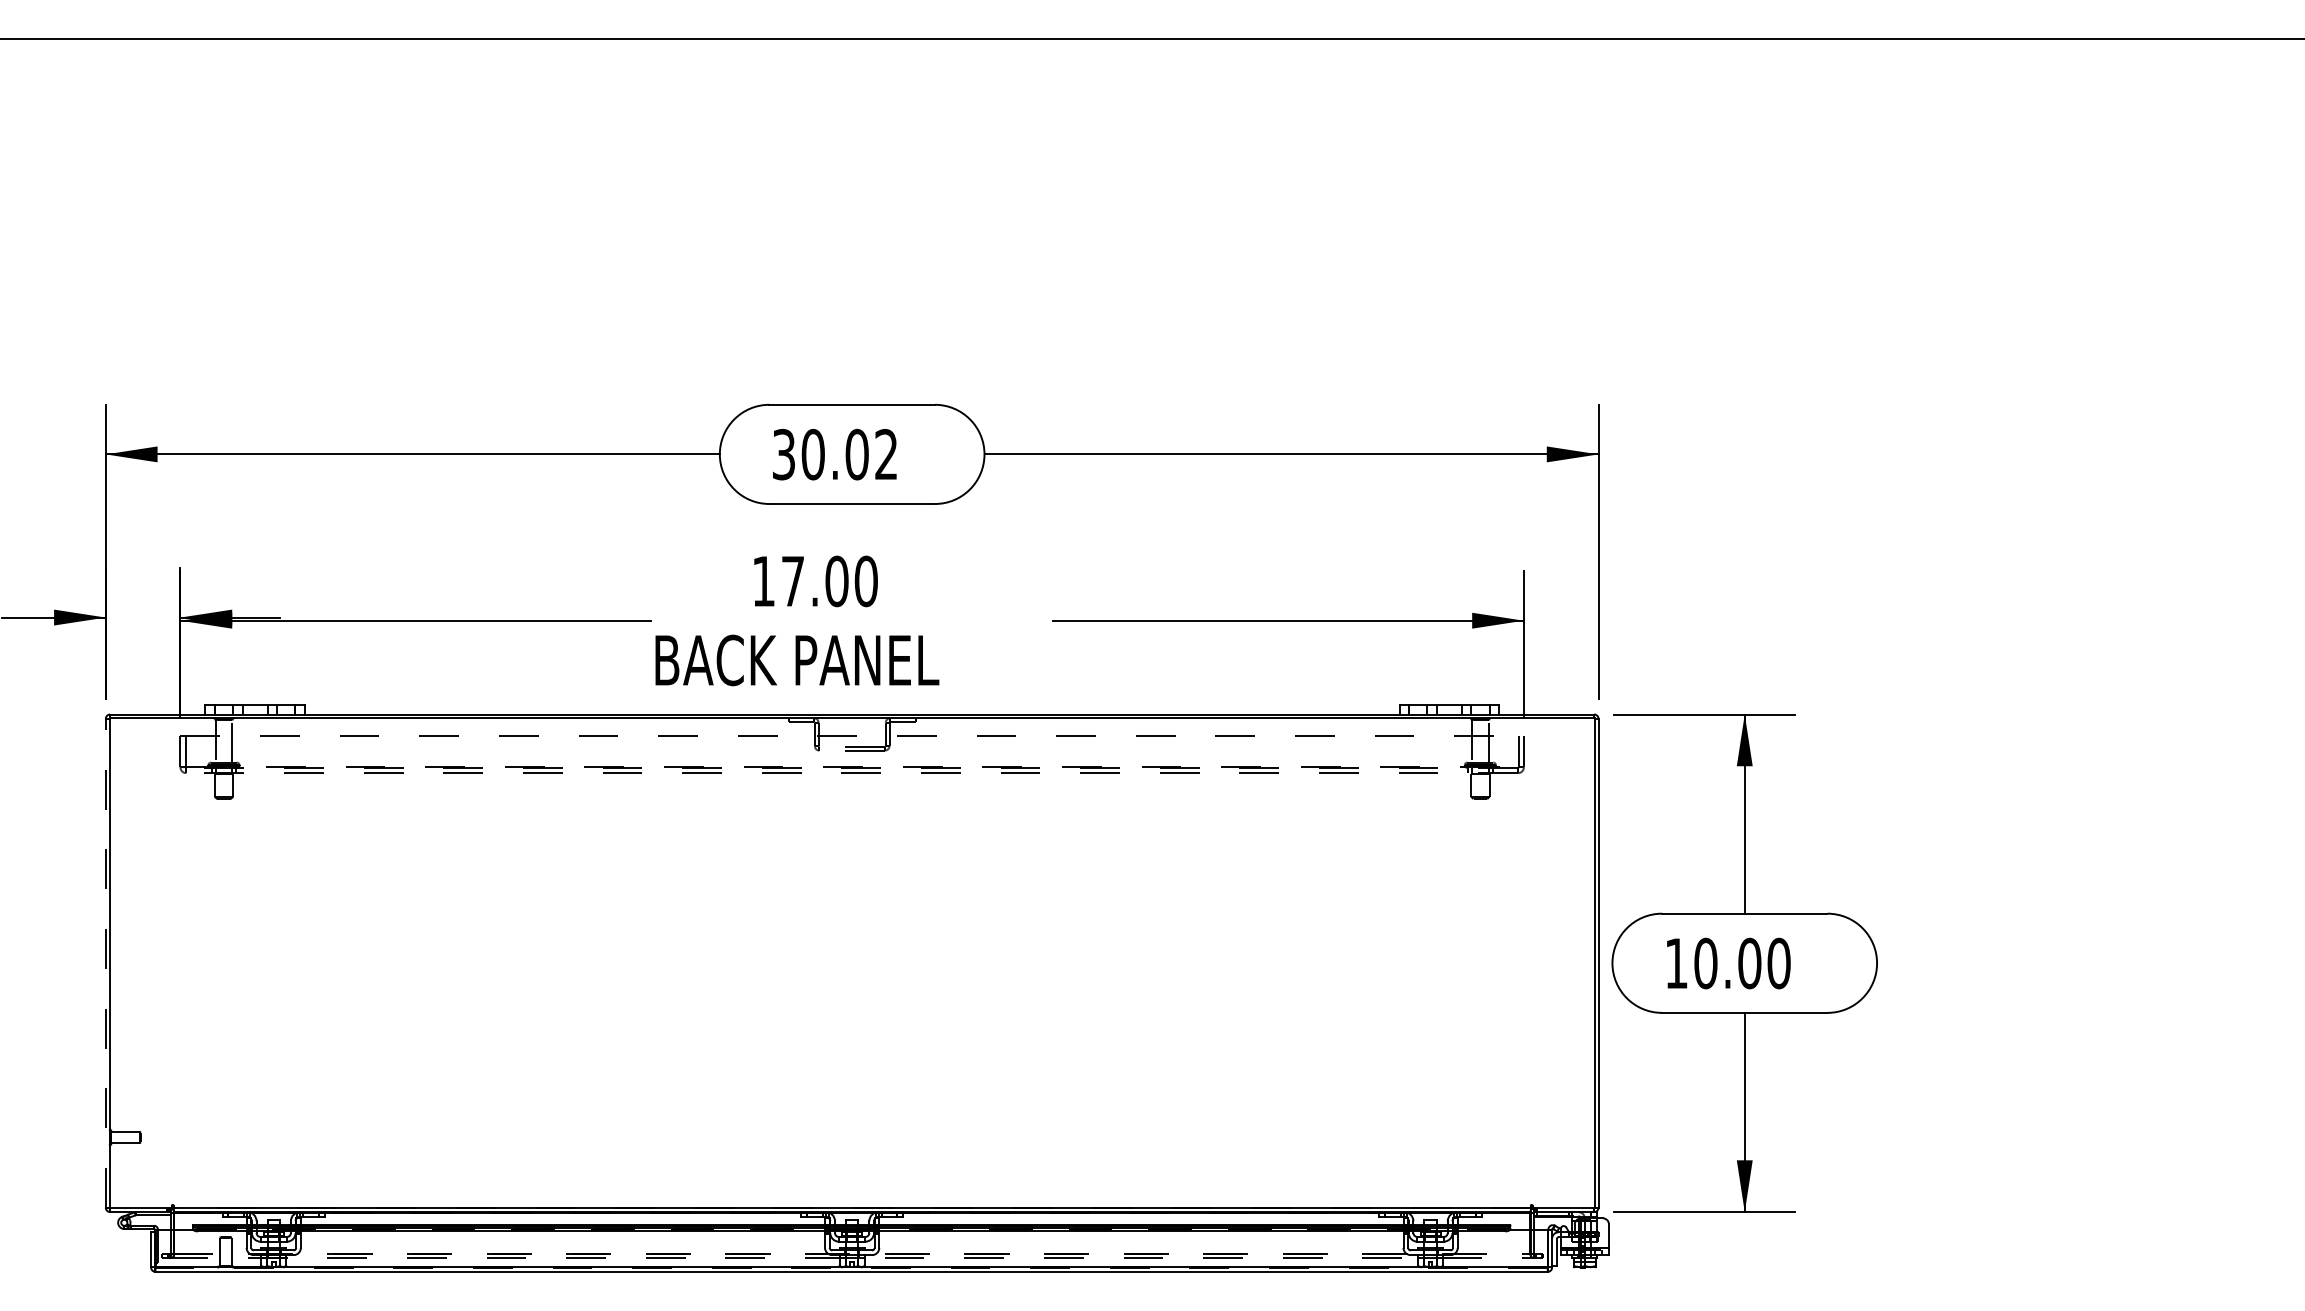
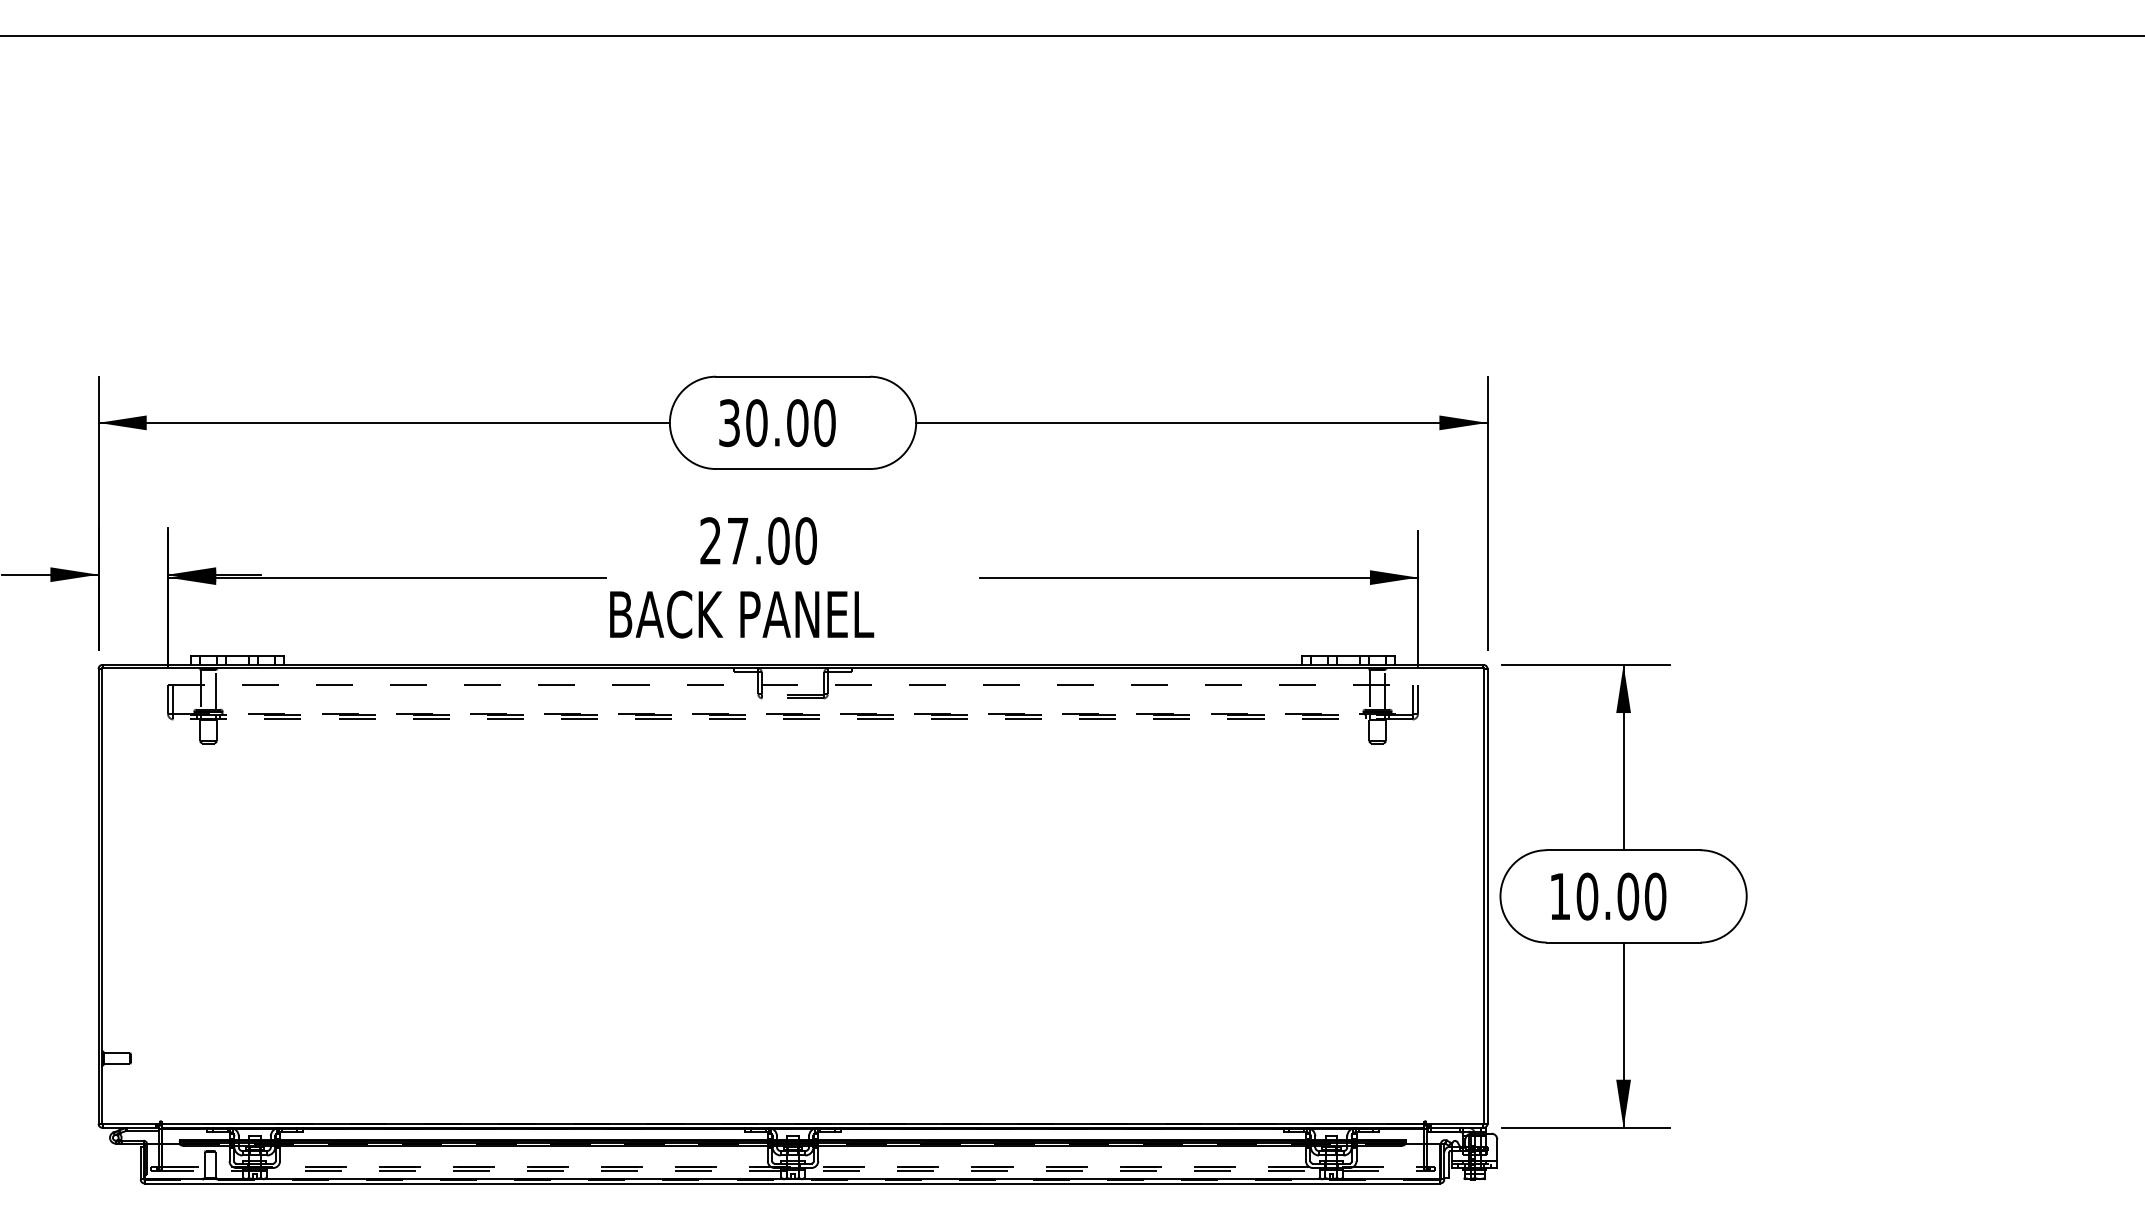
text: (886, 454) -> (824, 422), 30.02 -> 30.00
text: (763, 580) -> (710, 540), 17.00 -> 27.00
line: (105, 962) -> (98, 895), dashed -> solid

